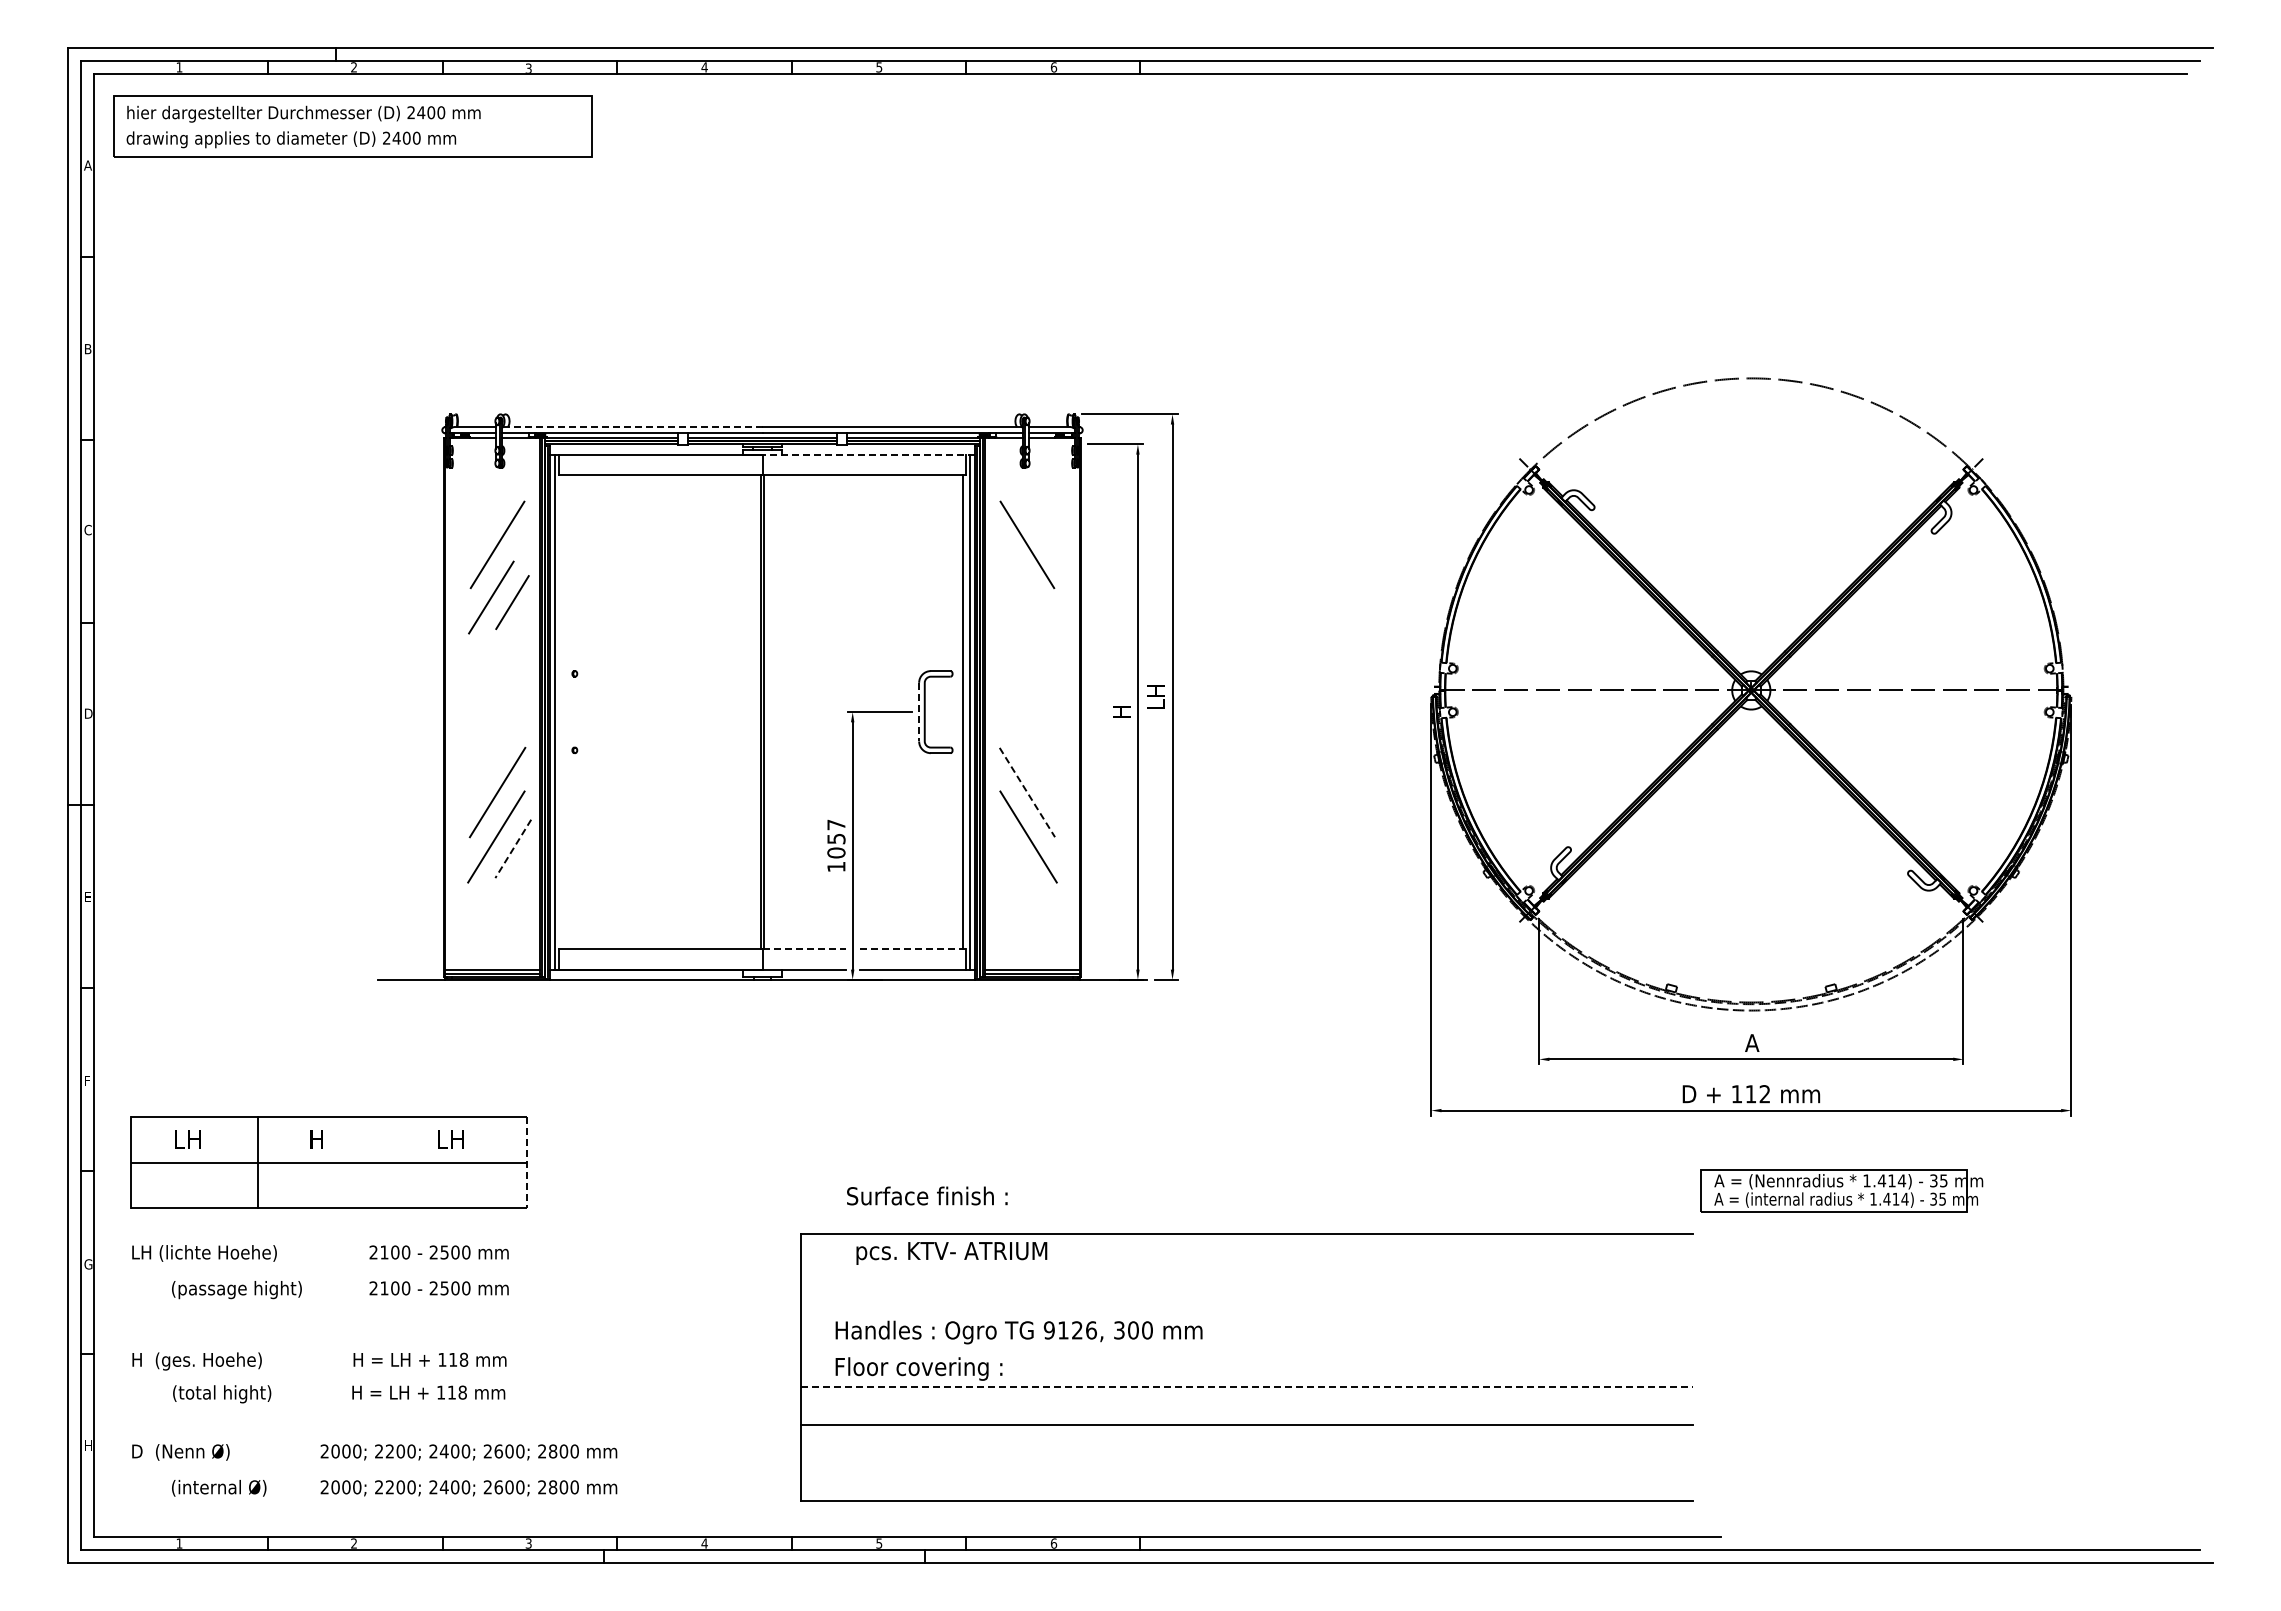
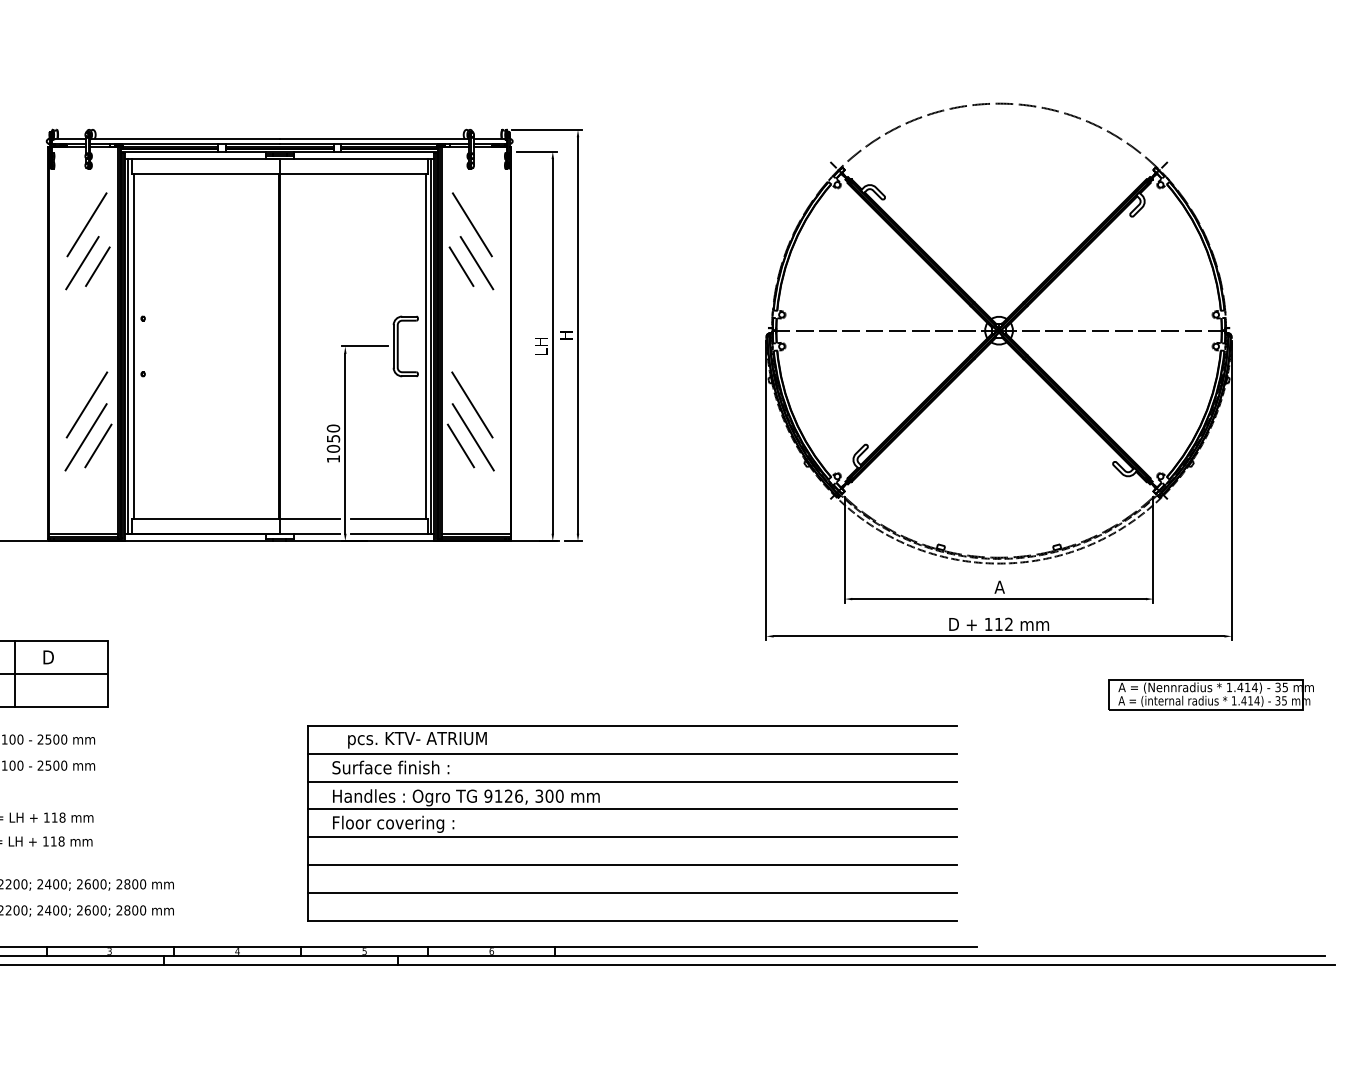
line: (632, 427) -> (185, 139), dashed -> solid
line: (868, 454) -> (356, 159), dashed -> solid
line: (1033, 597) -> (476, 263), added
line: (1012, 602) -> (461, 266), added
text: (1155, 696) -> (565, 335), LH -> H
text: (1121, 711) -> (540, 346), H -> LH
line: (561, 712) -> (133, 346), added
line: (919, 712) -> (393, 346), dashed -> solid
line: (1027, 792) -> (472, 404), dashed -> solid
text: (836, 824) -> (333, 428), 1057 -> 1050
line: (1011, 848) -> (460, 445), added
line: (513, 849) -> (98, 446), dashed -> solid
line: (804, 949) -> (310, 519), dashed -> solid
line: (913, 949) -> (389, 519), dashed -> solid
text: (450, 1139) -> (52, 657), LH -> D
line: (399, 1162) -> (15, 674), added
line: (526, 1162) -> (108, 674), dashed -> solid
part: (1841, 1190) -> (1210, 694), moved
text: (927, 1195) -> (391, 767), moved
line: (1247, 1271) -> (632, 753), added
line: (1247, 1310) -> (632, 781), added
line: (1247, 1348) -> (632, 809), added
line: (1247, 1386) -> (632, 837), dashed -> solid
line: (1247, 1463) -> (632, 893), added

